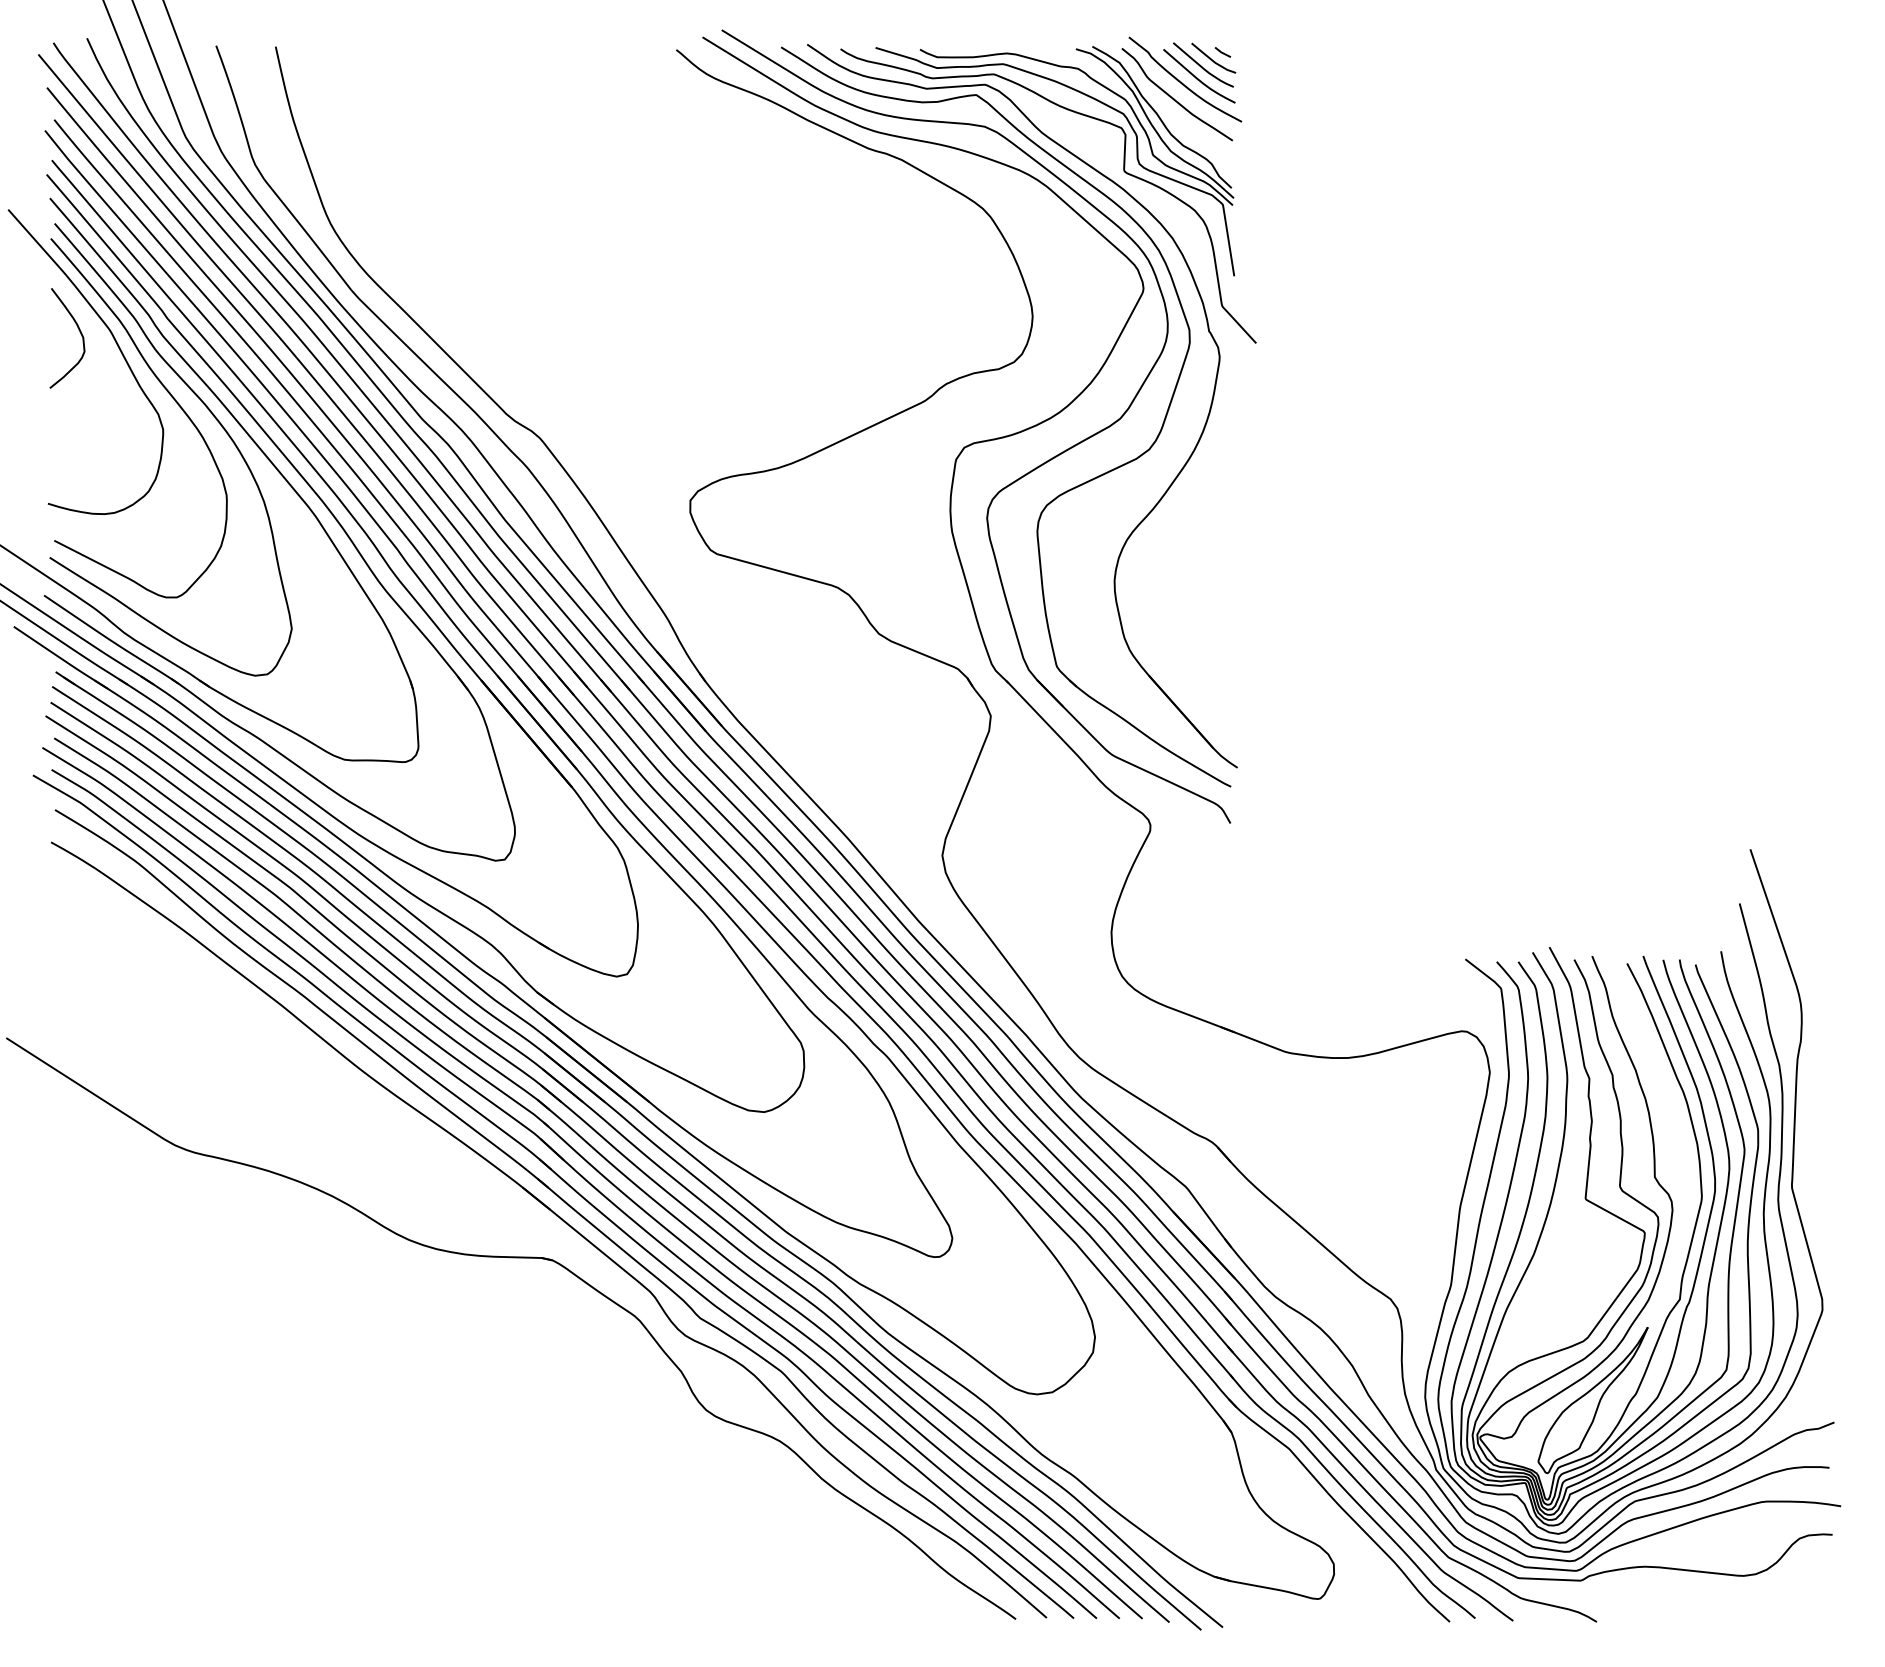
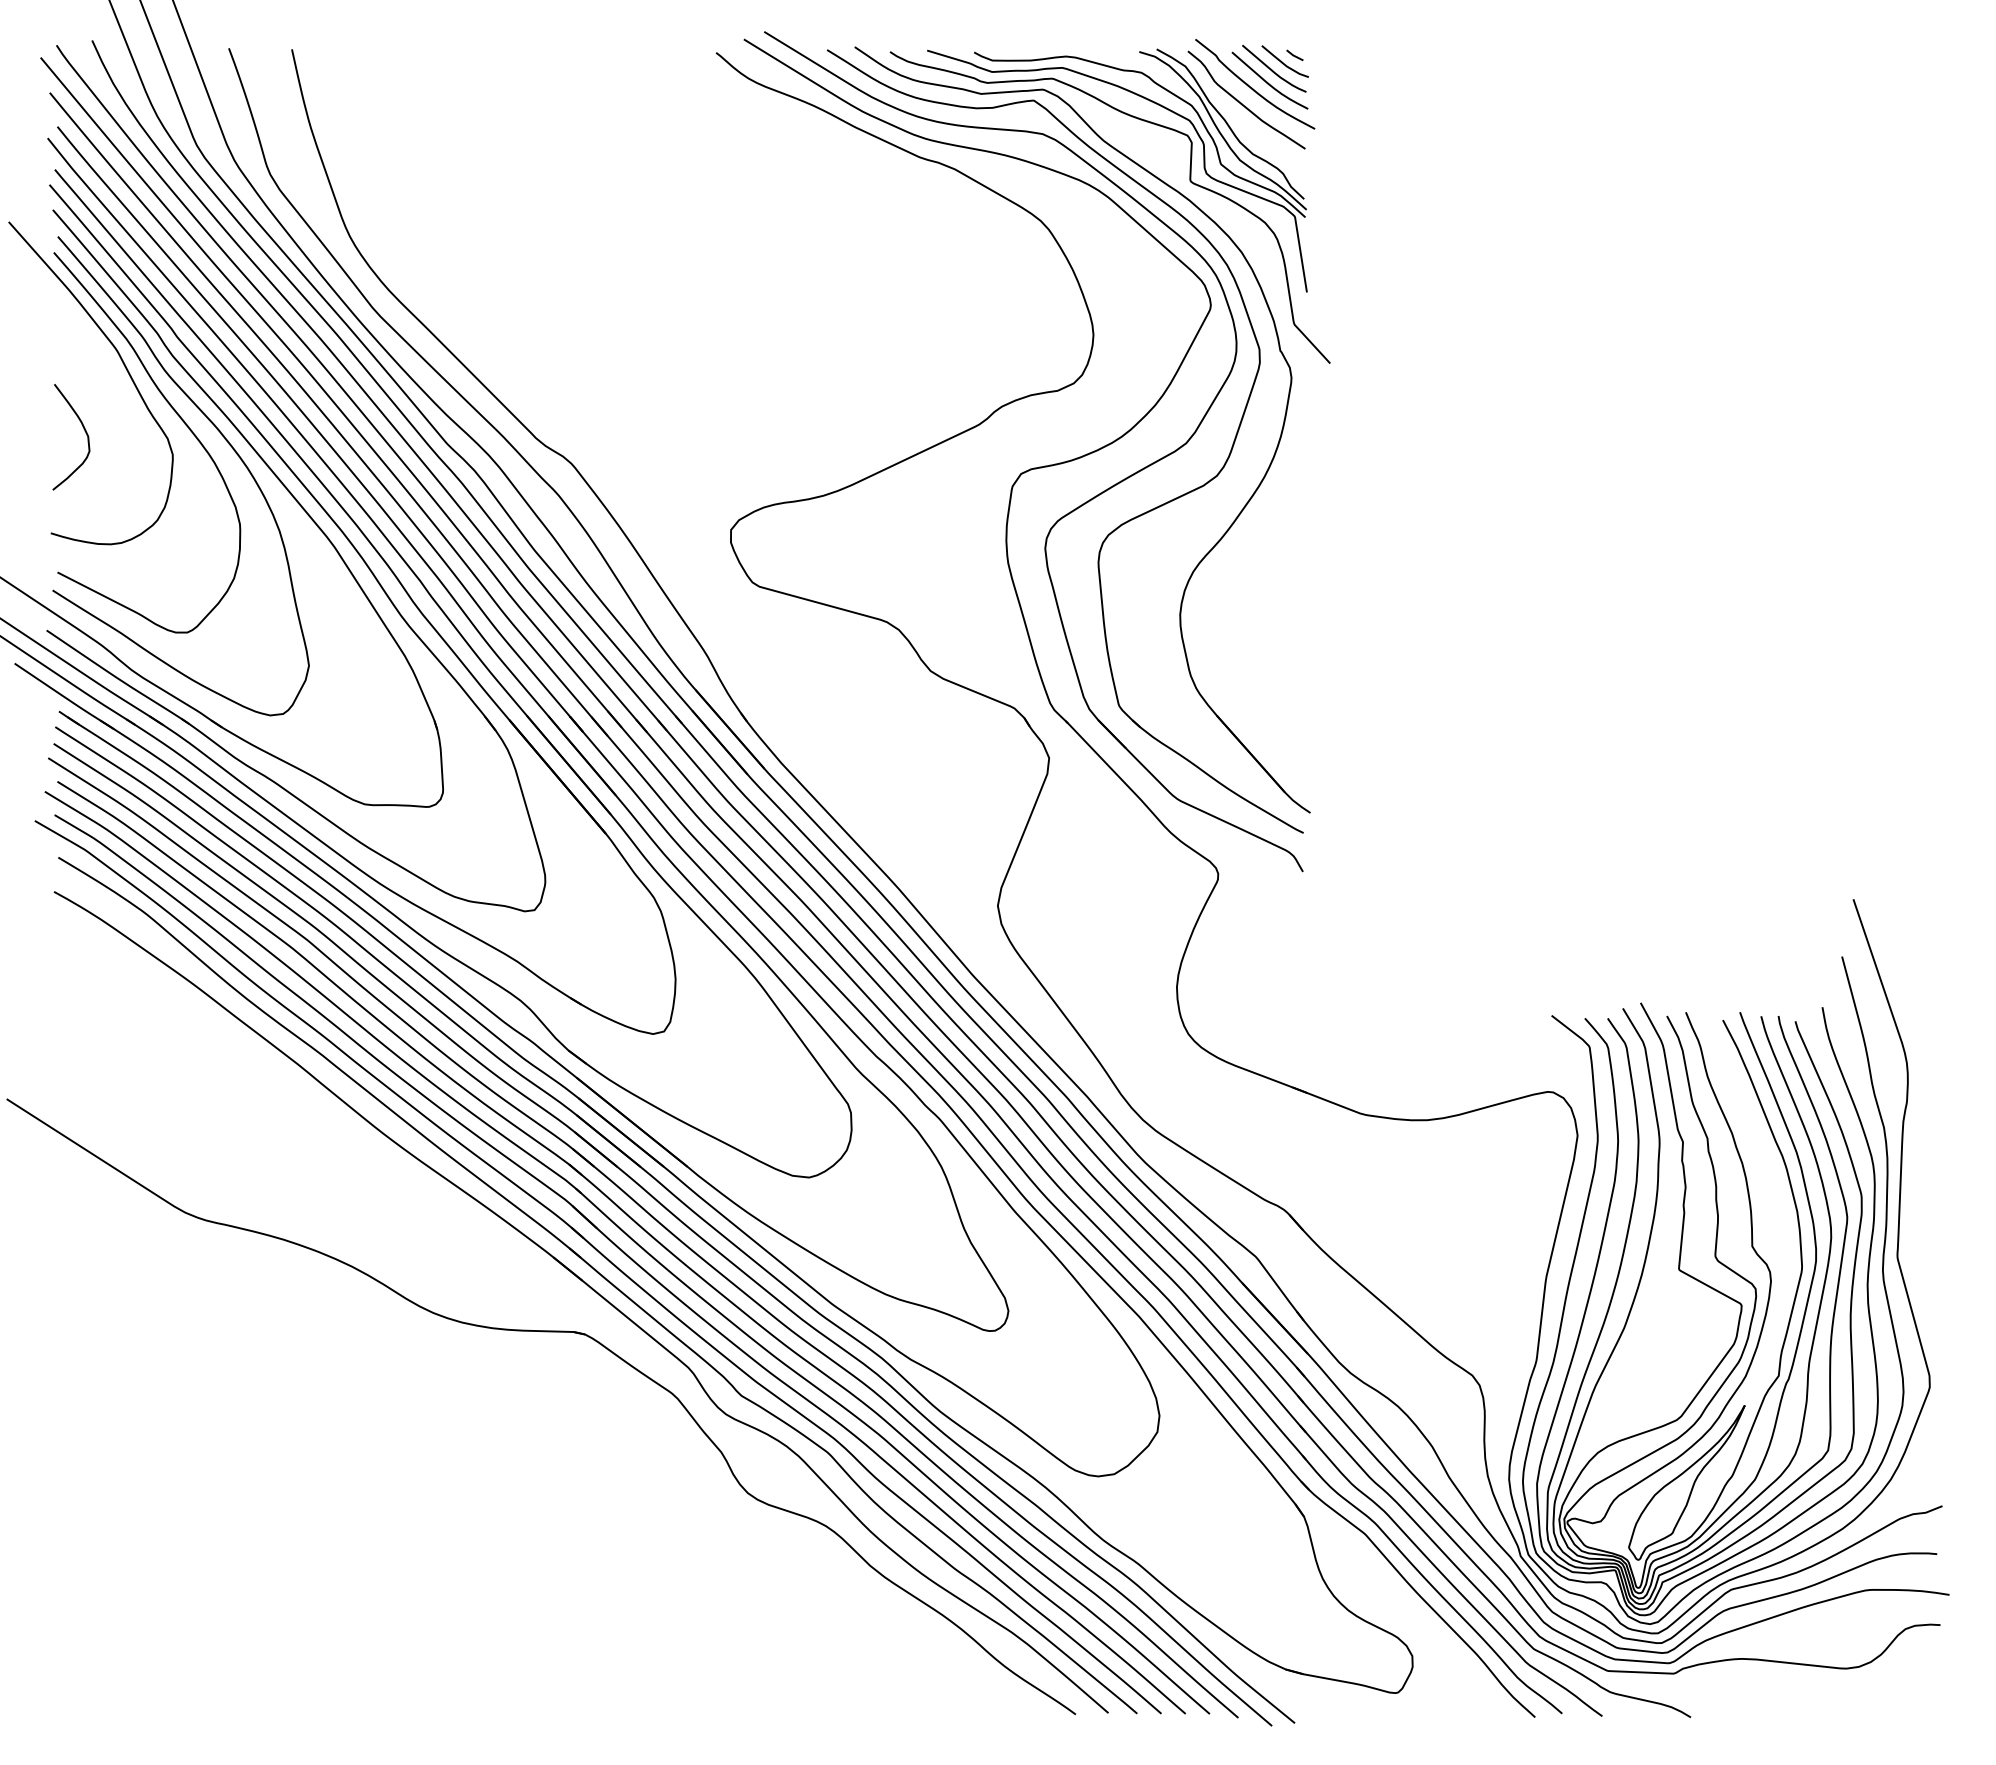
curve: (79, 332) -> (84, 431), moved

